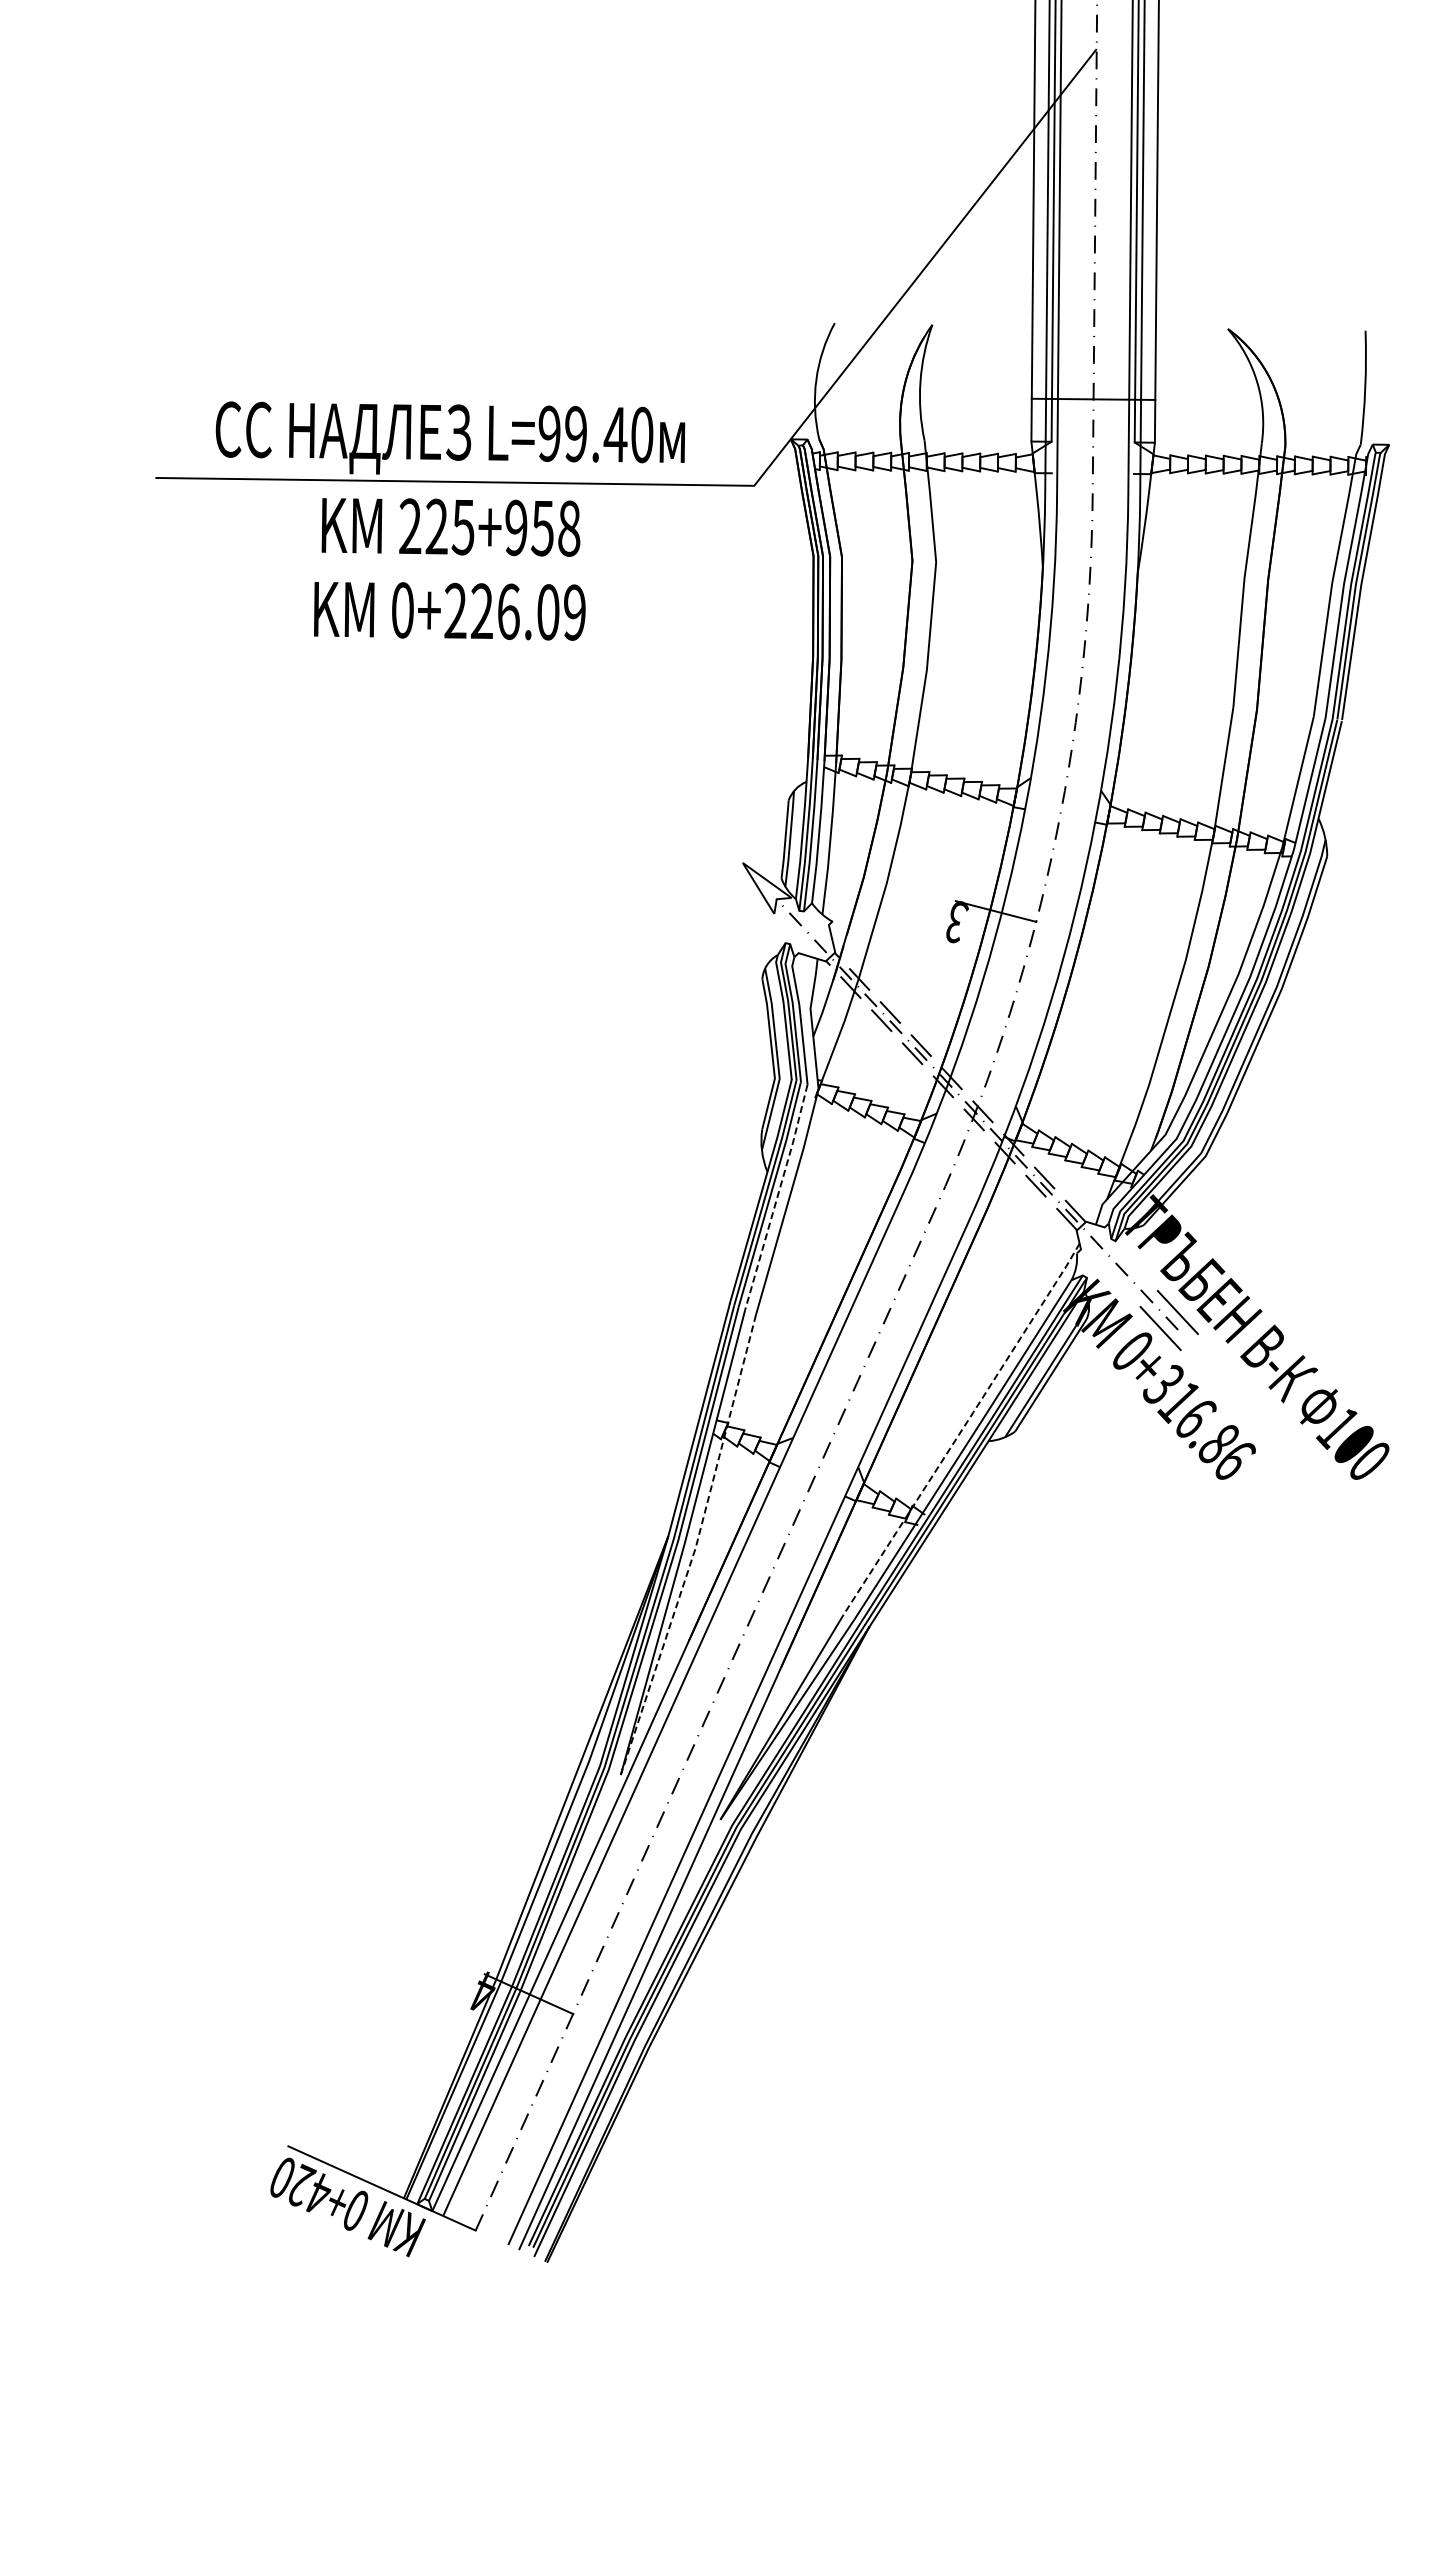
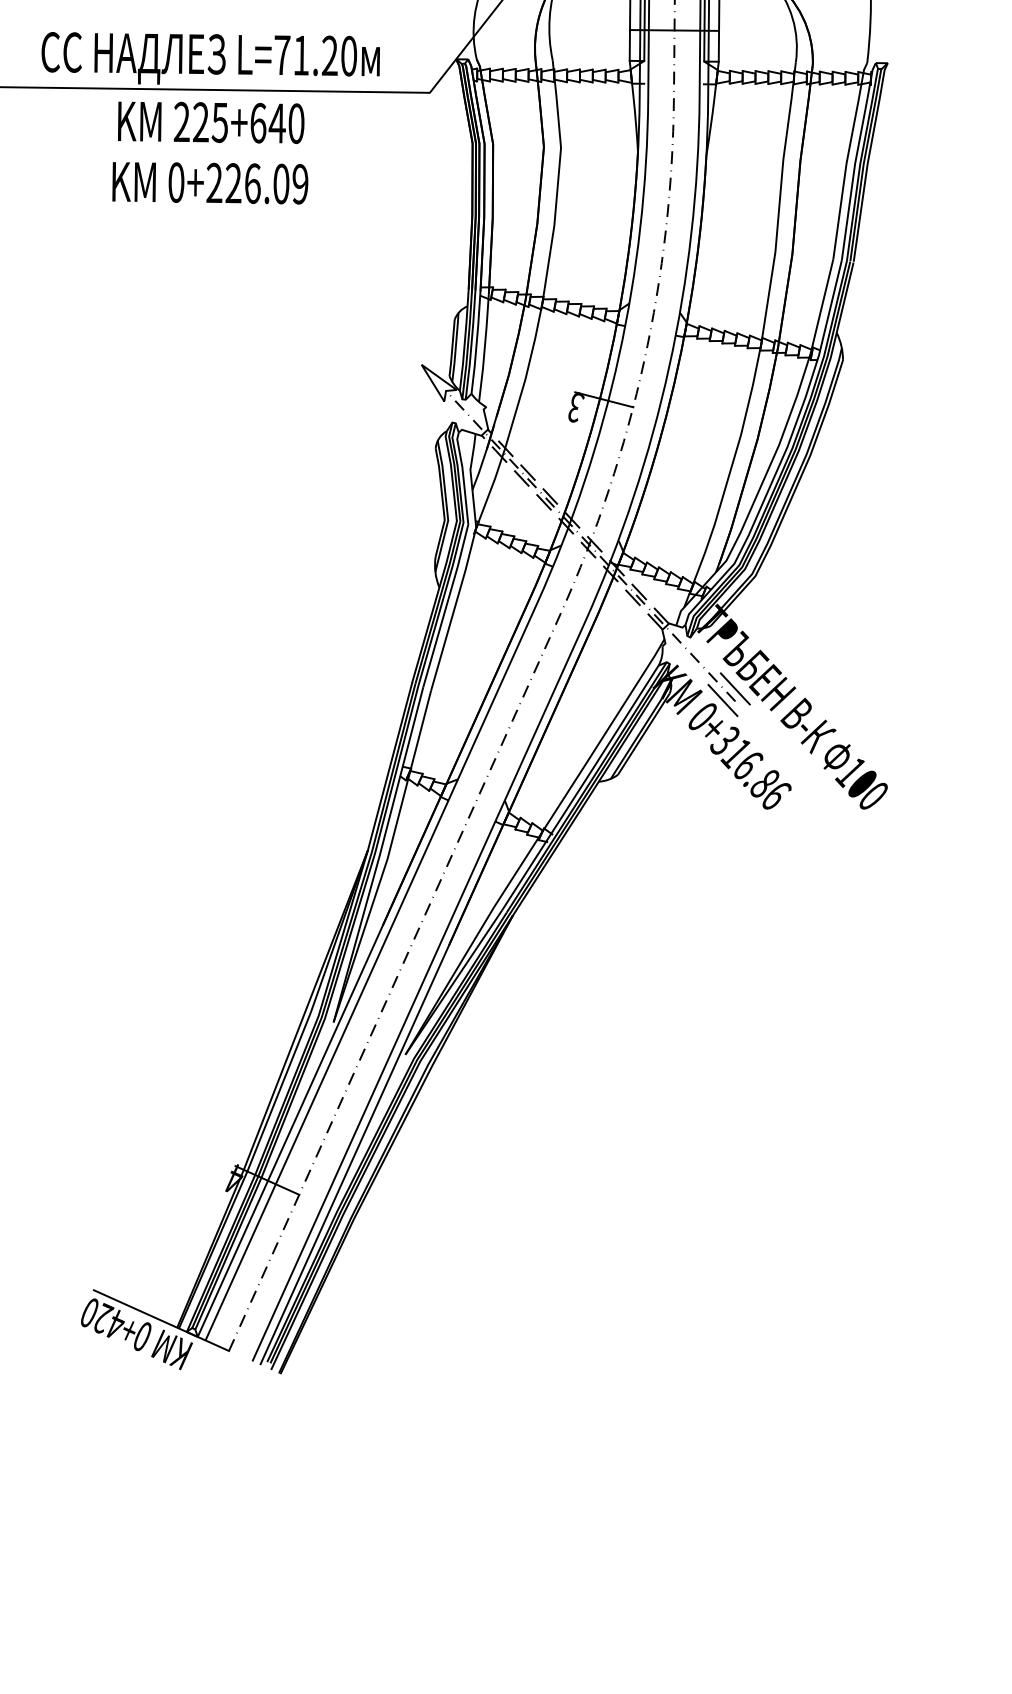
text: (582, 433) -> (306, 55), L=99.40 -> L=71.20
text: (542, 527) -> (277, 122), 225+958 -> 225+640
line: (777, 1196) -> (446, 605), dashed -> solid
line: (962, 1428) -> (580, 772), dashed -> solid
line: (695, 1548) -> (387, 859), dashed -> solid

